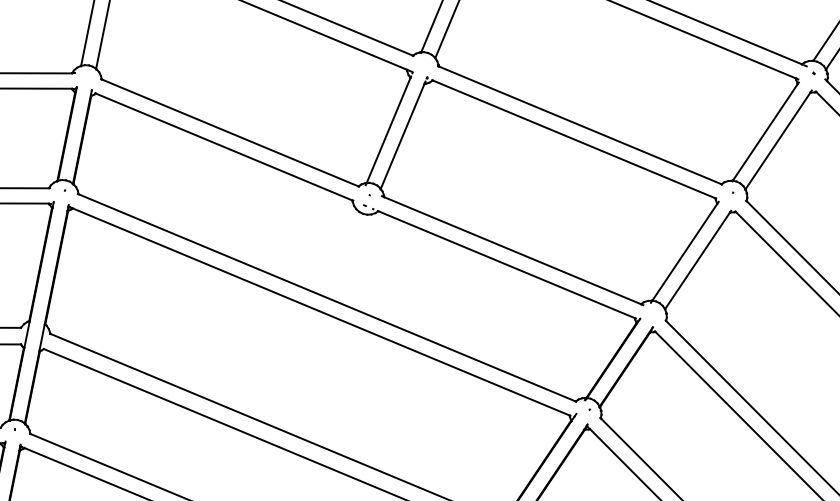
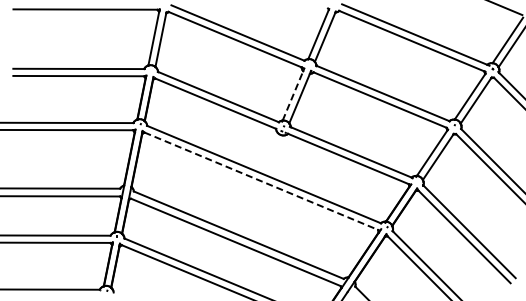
line: (387, 129) -> (292, 95), solid -> dashed
line: (321, 312) -> (261, 181), solid -> dashed

